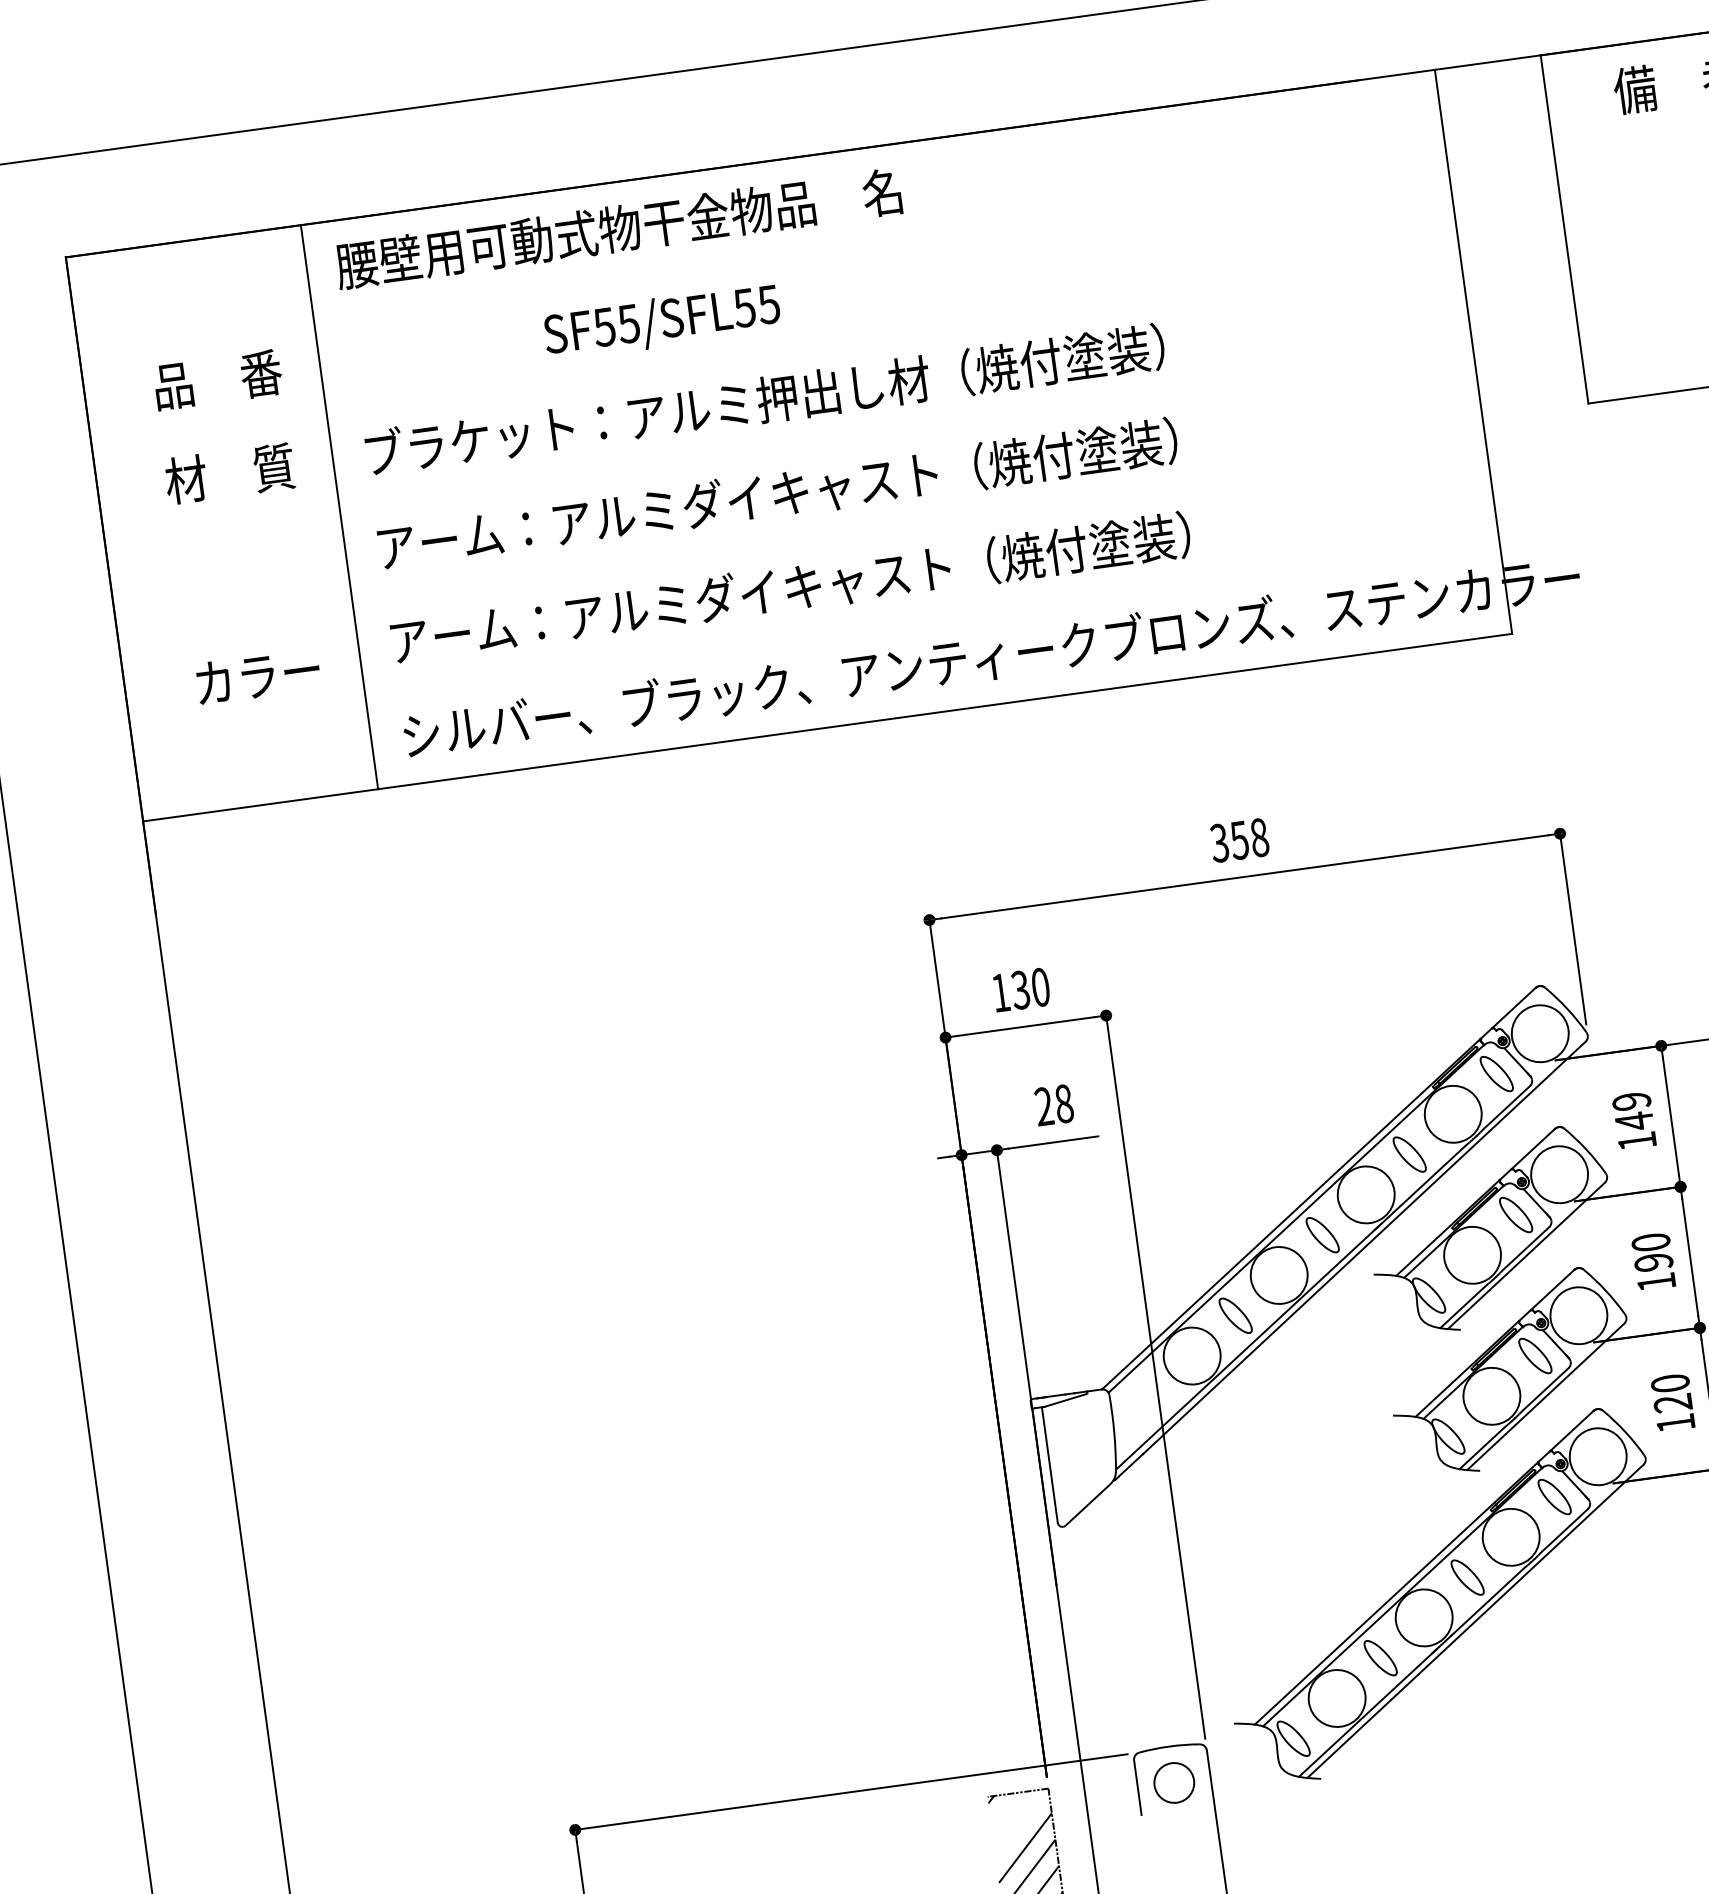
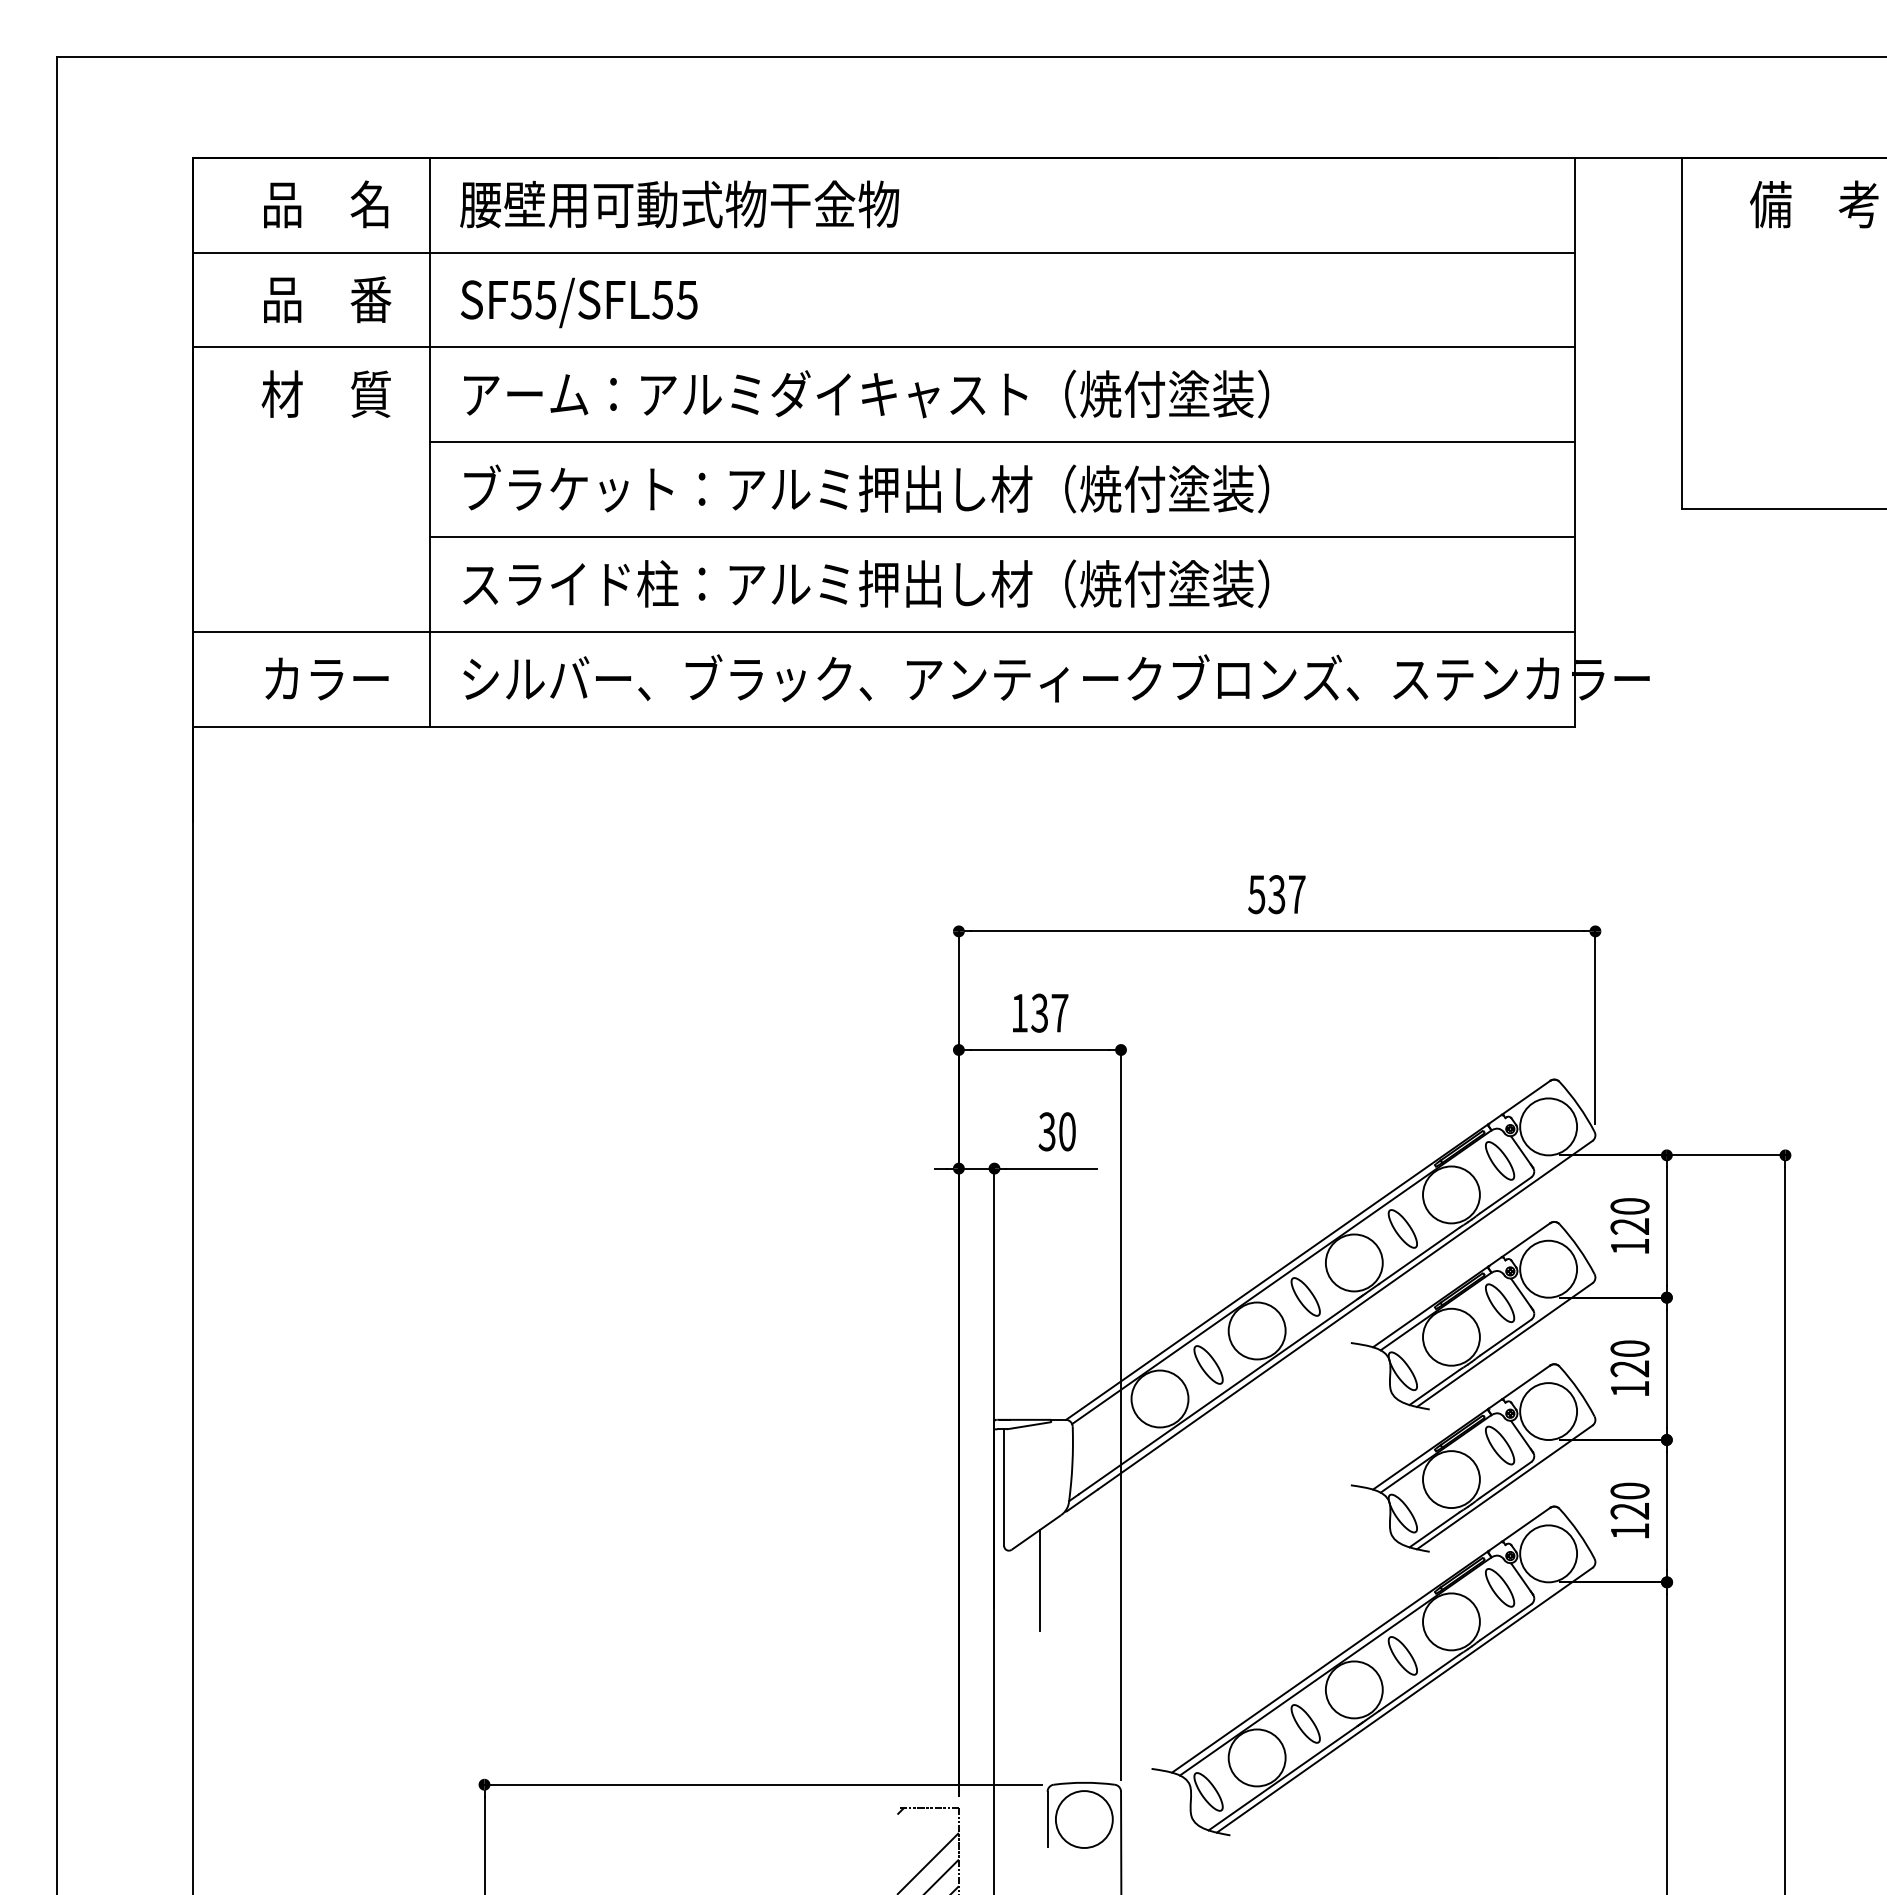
text: (839, 198) -> (326, 204), moved
line: (763, 257) -> (884, 252), added
text: (662, 321) -> (579, 302), moved
line: (776, 351) -> (884, 347), added
text: (648, 415) -> (748, 393), ブラケット：アルミ押出し材（焼付塗装） -> アーム：アルミダイキャスト（焼付塗装）
line: (906, 429) -> (1002, 442), added
text: (660, 509) -> (748, 488), アーム：アルミダイキャスト（焼付塗装） -> ブラケット：アルミ押出し材（焼付塗装）
line: (919, 523) -> (1002, 537), added
text: (672, 605) -> (747, 584), アーム：アルミダイキャスト（焼付塗装） -> スライド柱：アルミ押出し材（焼付塗装）
line: (815, 634) -> (884, 632), added
text: (257, 676) -> (326, 678), moved
text: (1239, 840) -> (1276, 894), 358 -> 537
text: (1040, 986) -> (1059, 1012), 130 -> 137
text: (1053, 1105) -> (1056, 1131), 28 -> 30
text: (1632, 1111) -> (1629, 1216), 149 -> 120
text: (1654, 1261) -> (1630, 1368), 190 -> 120
line: (1097, 1552) -> (1039, 1580), added
circle: (1173, 1783) -> (1083, 1819), size x1.43

